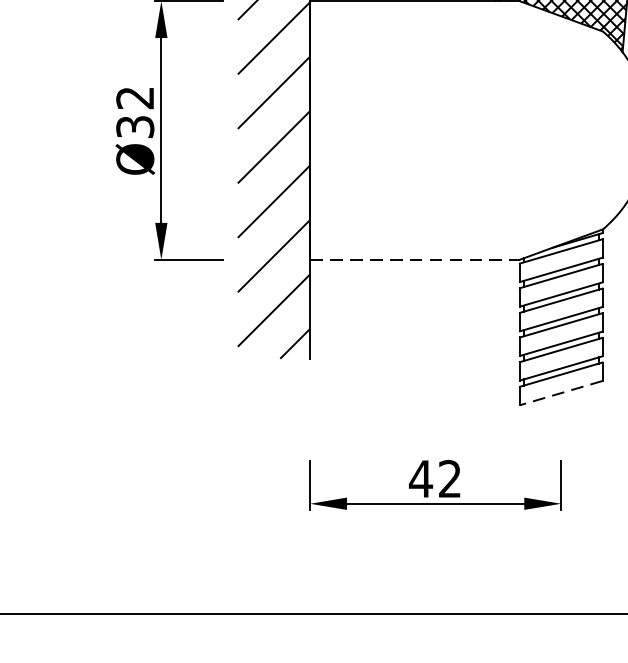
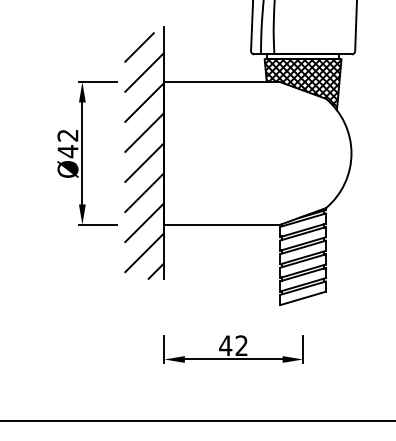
text: (134, 126) -> (67, 151), Ø32 -> Ø42
line: (415, 259) -> (222, 224), dashed -> solid
line: (561, 393) -> (303, 298), dashed -> solid

